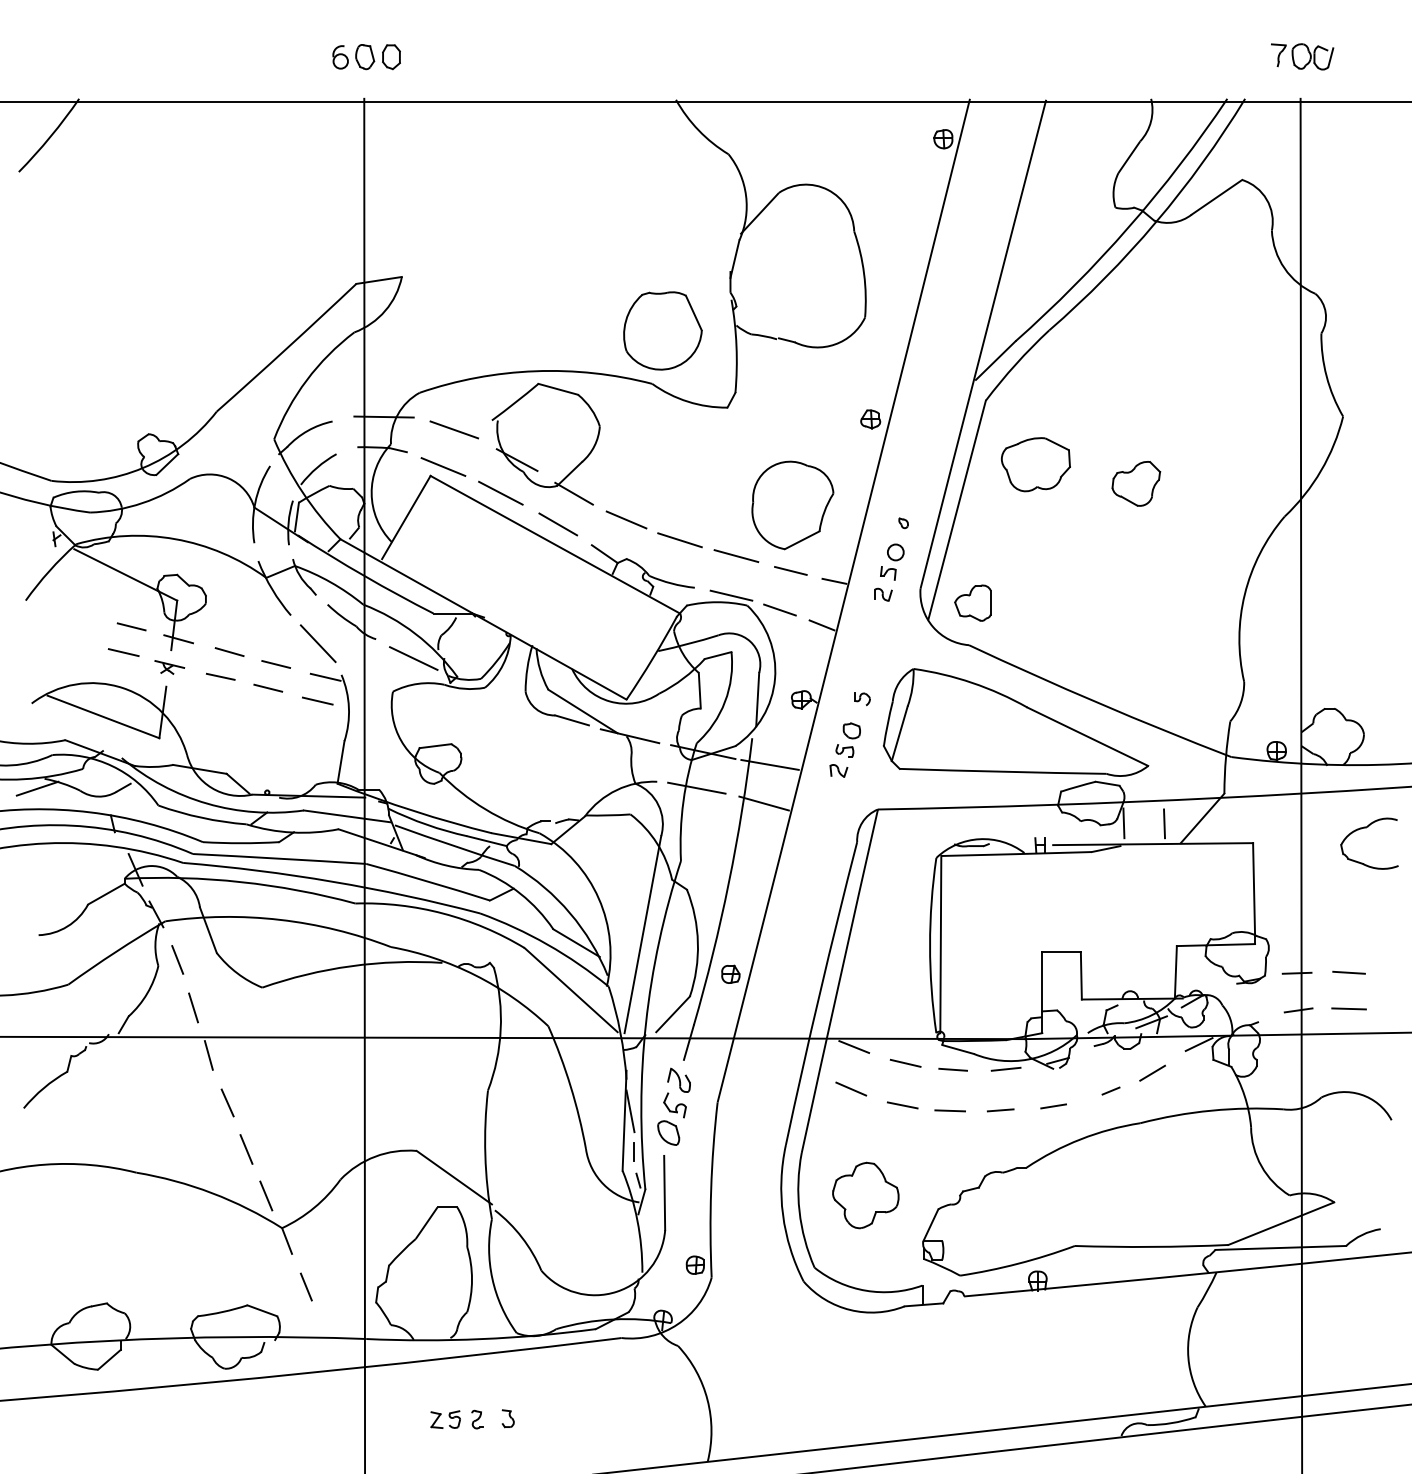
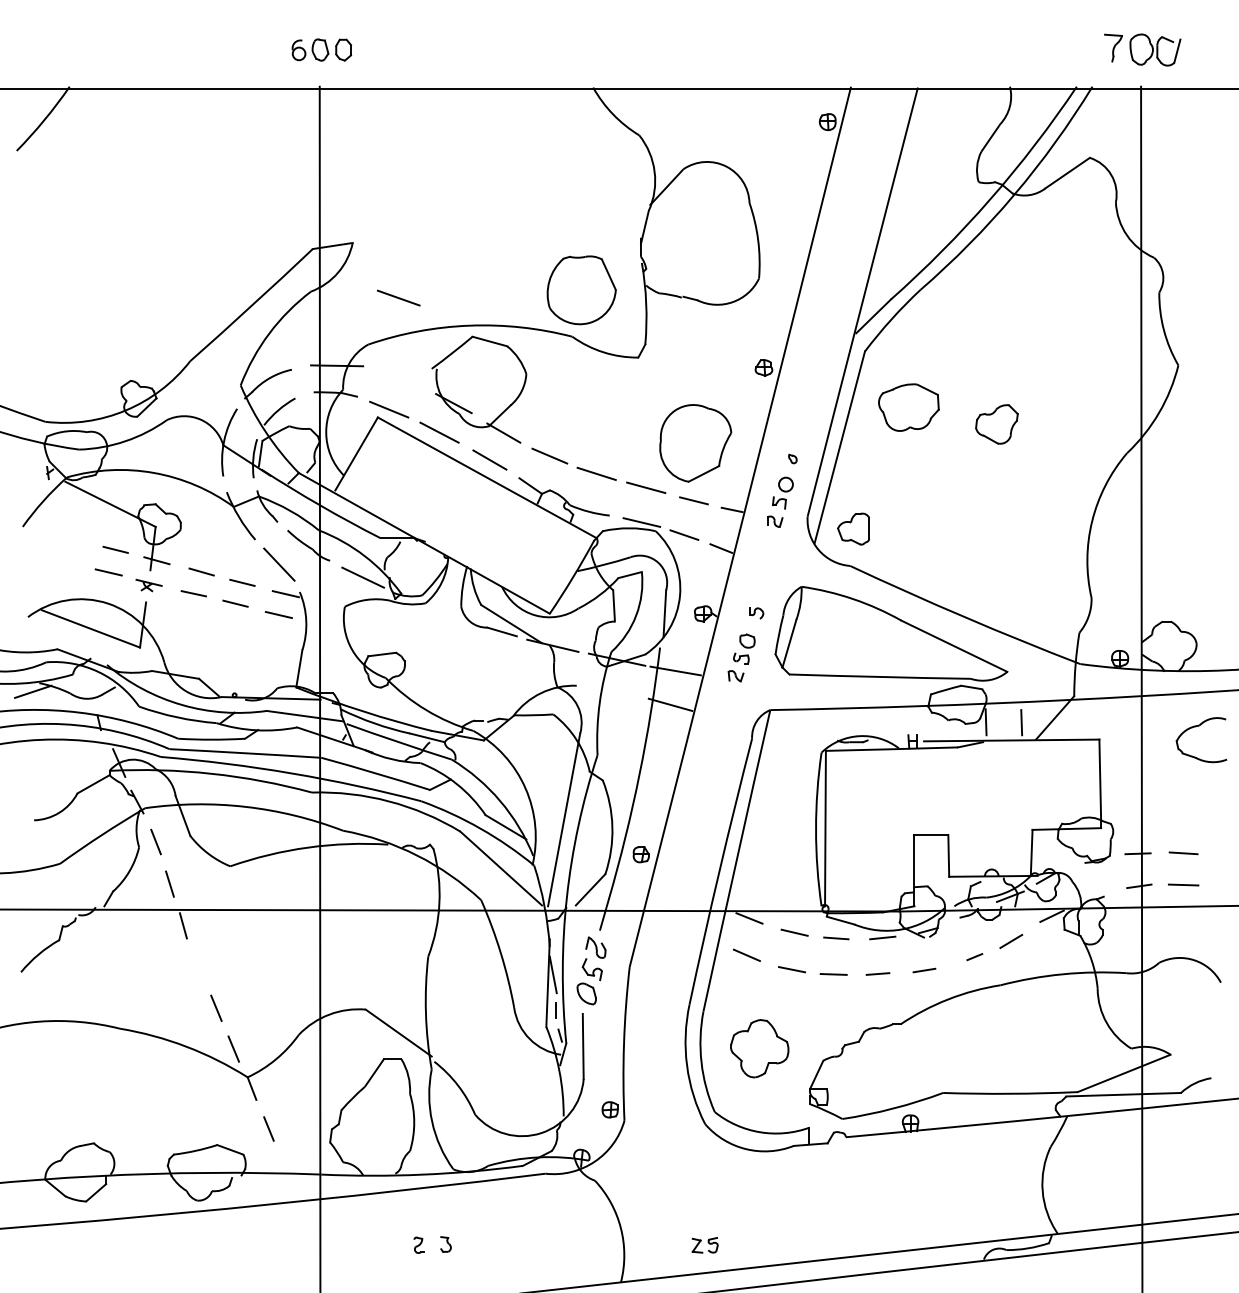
part: (1302, 56) -> (1142, 49), size x1.4
line: (454, 429) -> (398, 297), moved
line: (696, 788) -> (611, 691), removed
line: (227, 1102) -> (199, 967), removed
part: (444, 1419) -> (704, 1245), moved

